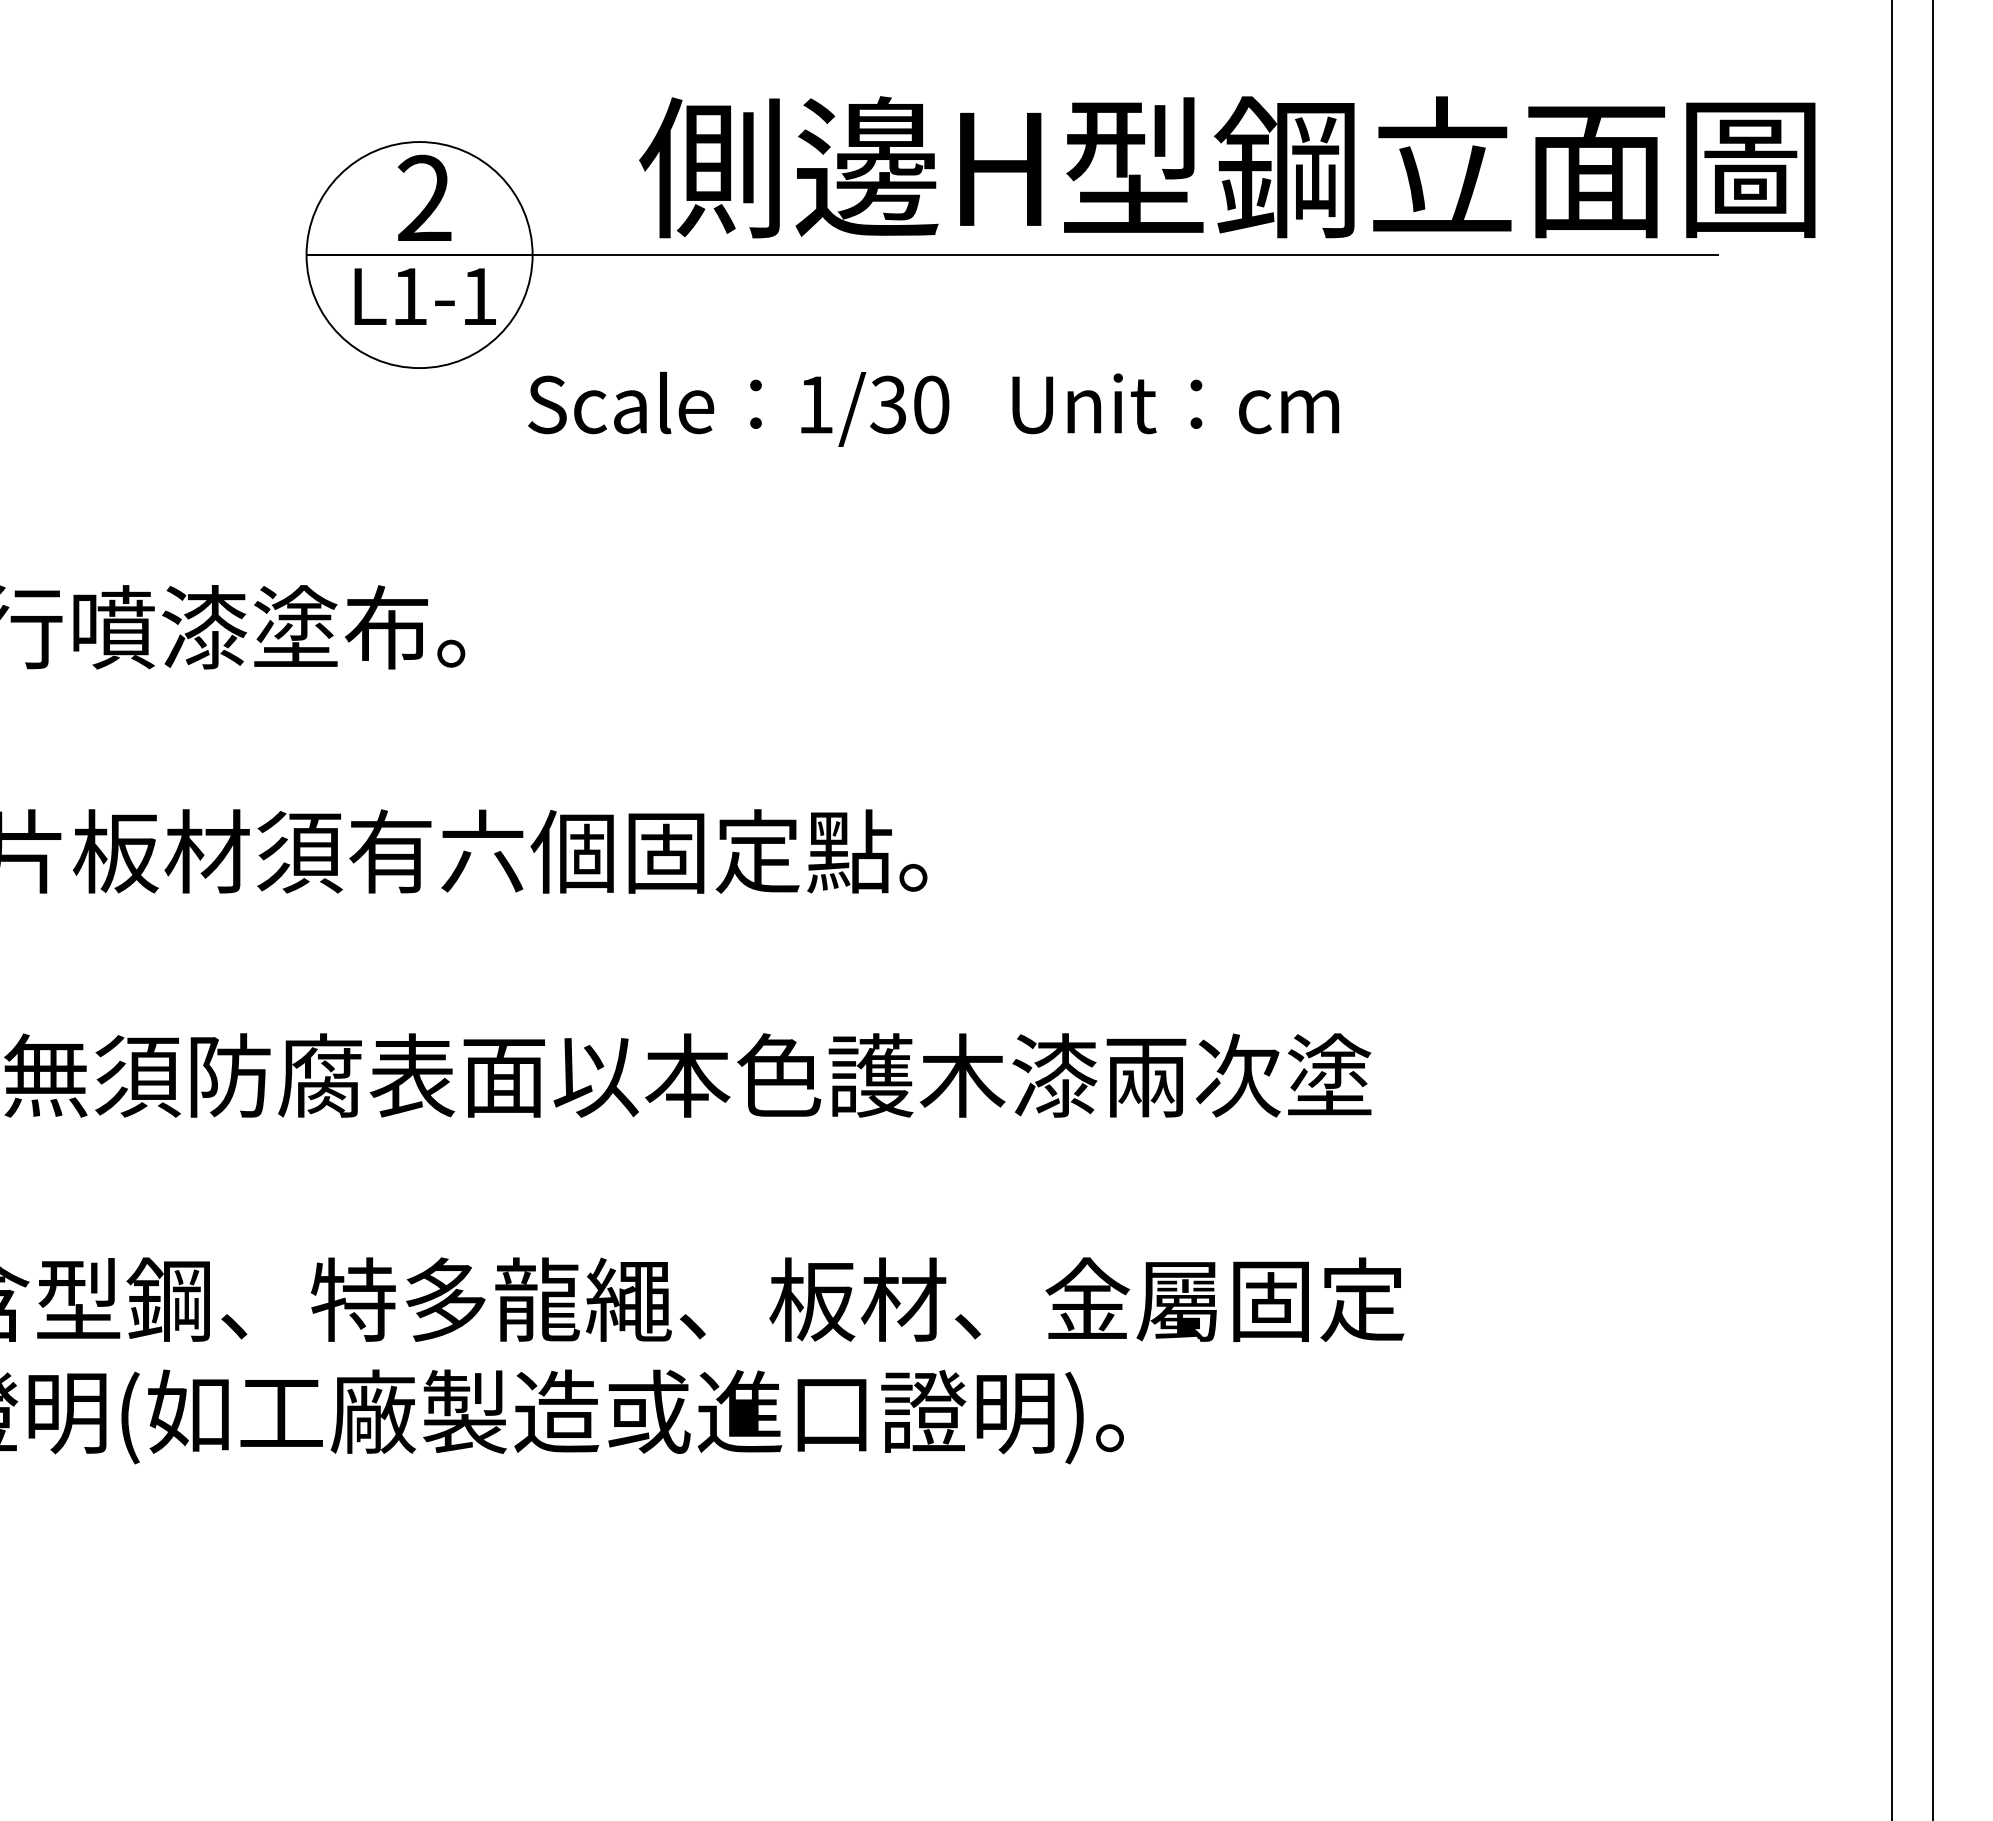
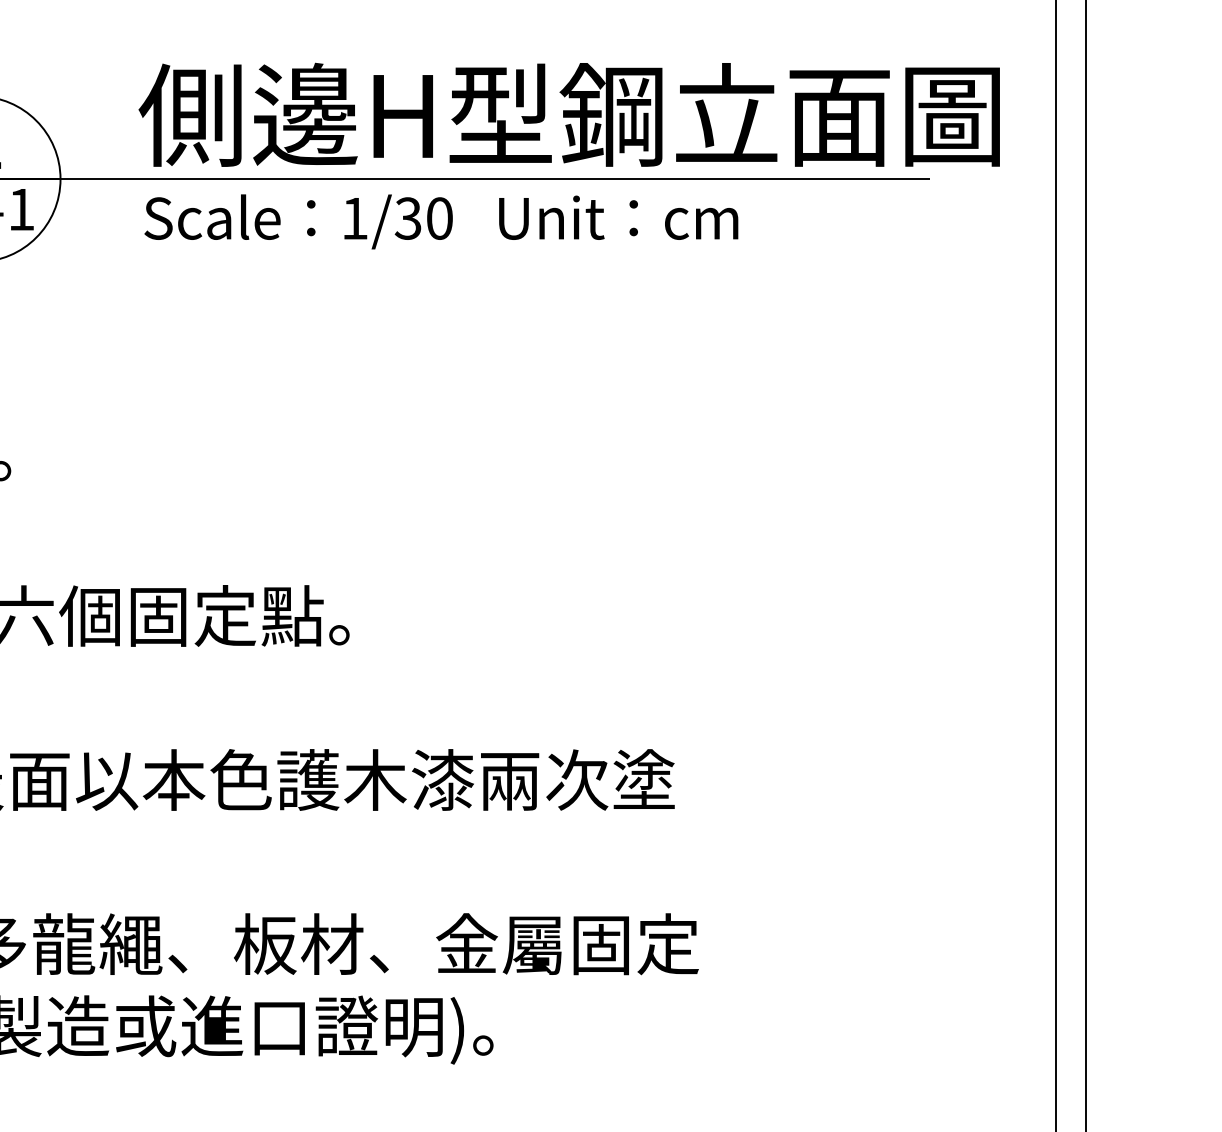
text: (933, 408) -> (441, 221), moved

